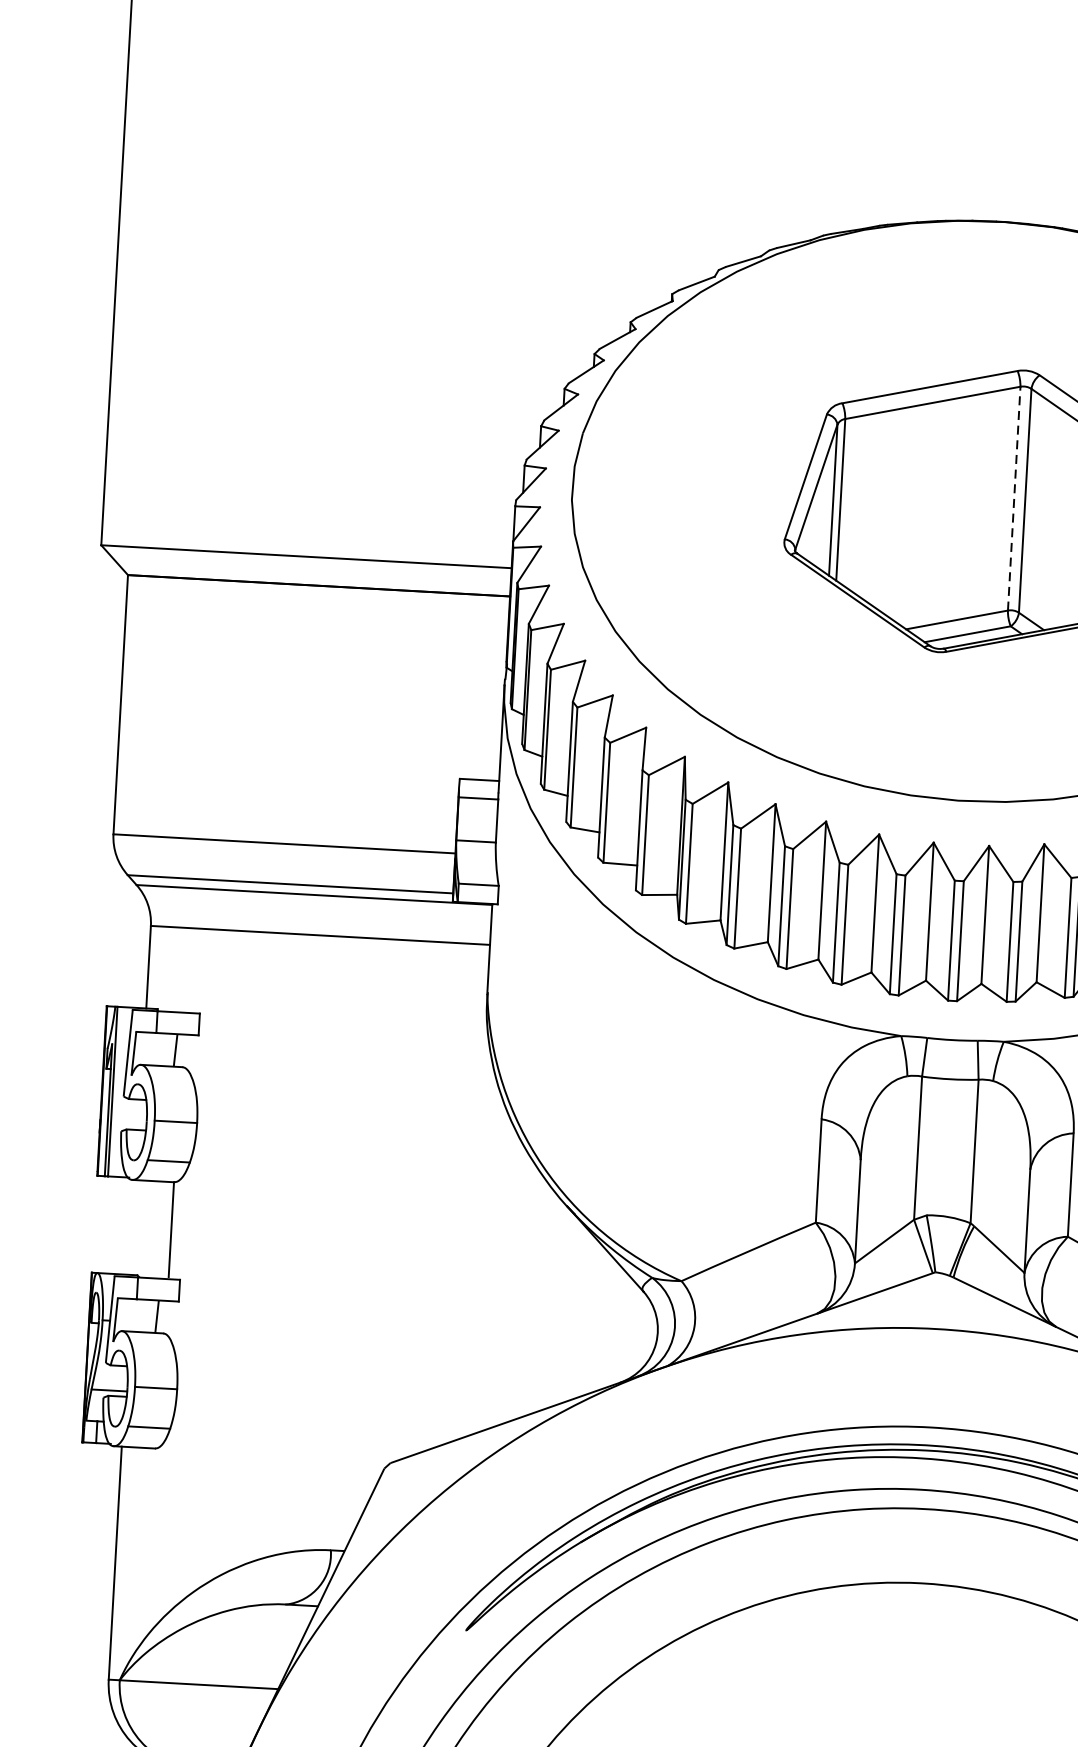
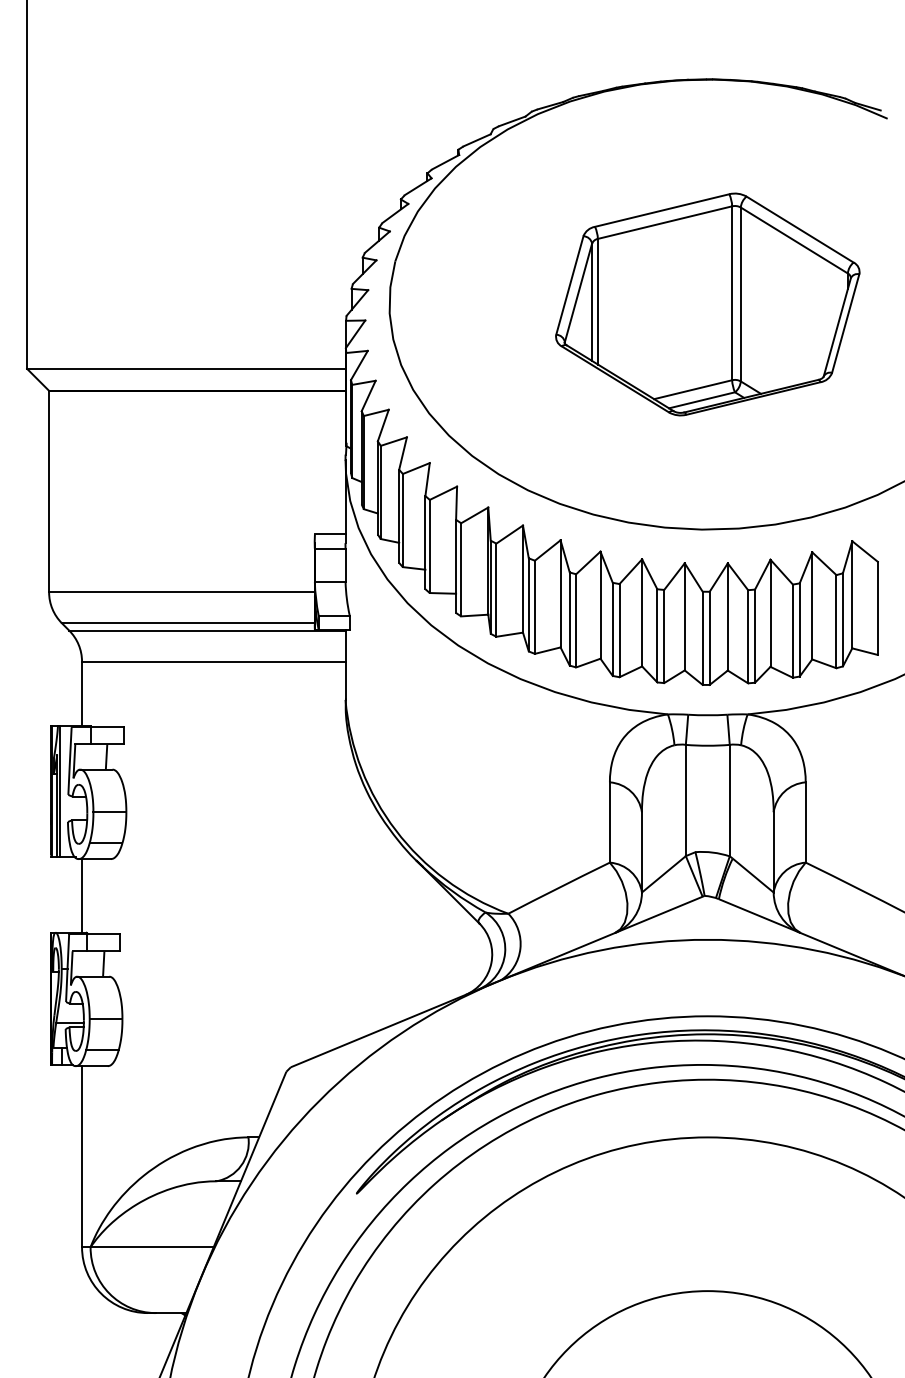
line: (1014, 498) -> (732, 293), dashed -> solid
line: (171, 1229) -> (82, 895), moved

